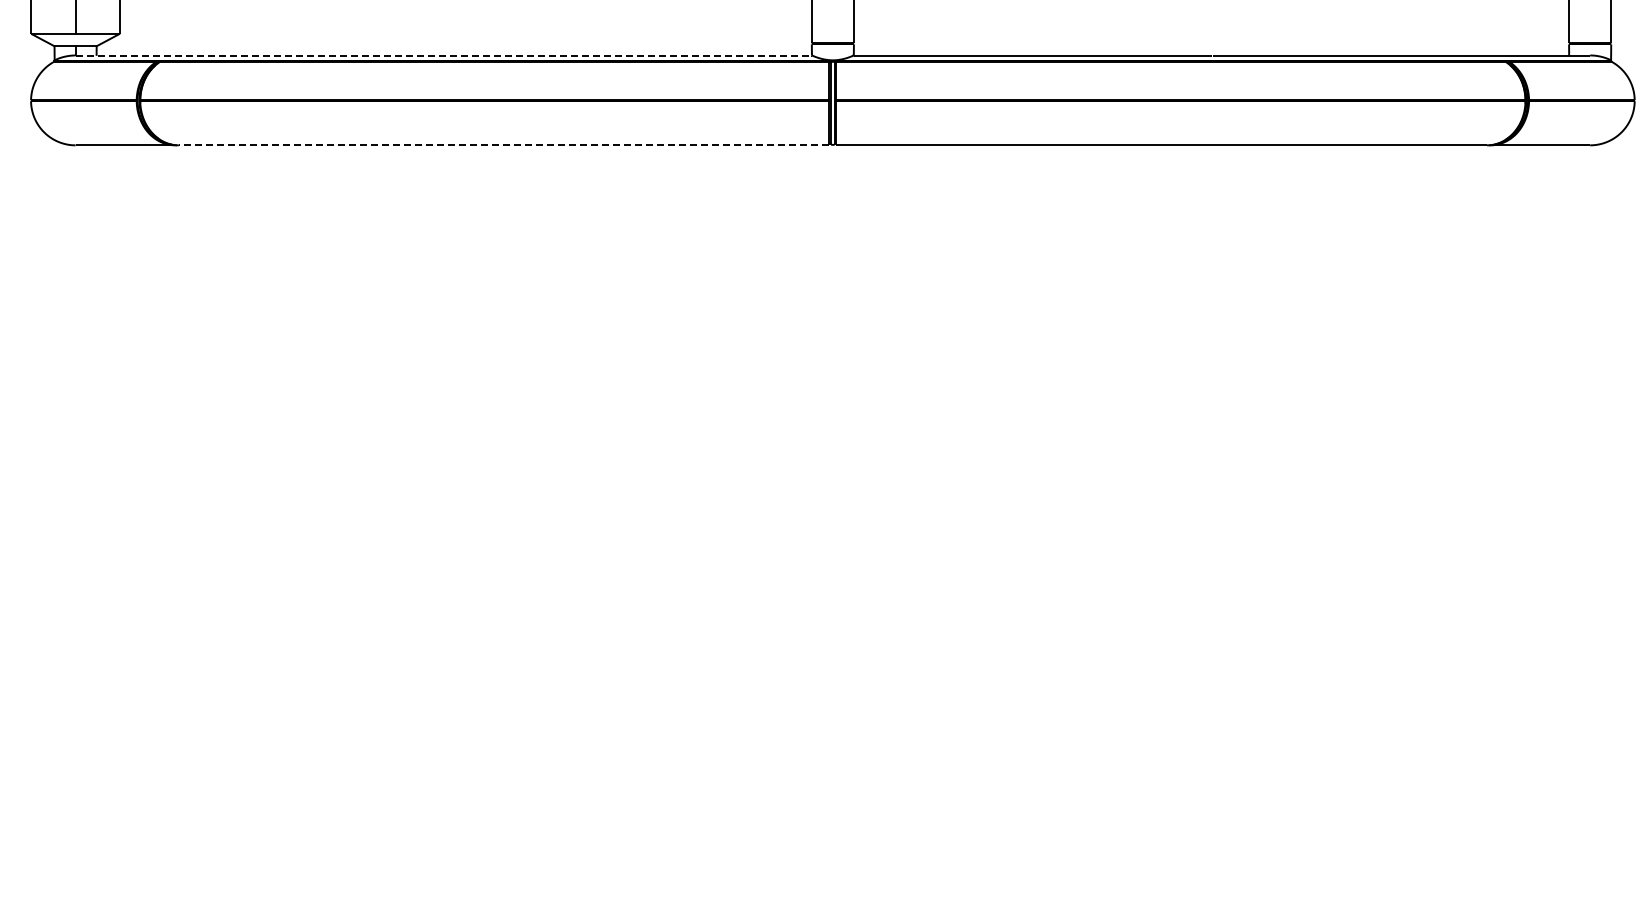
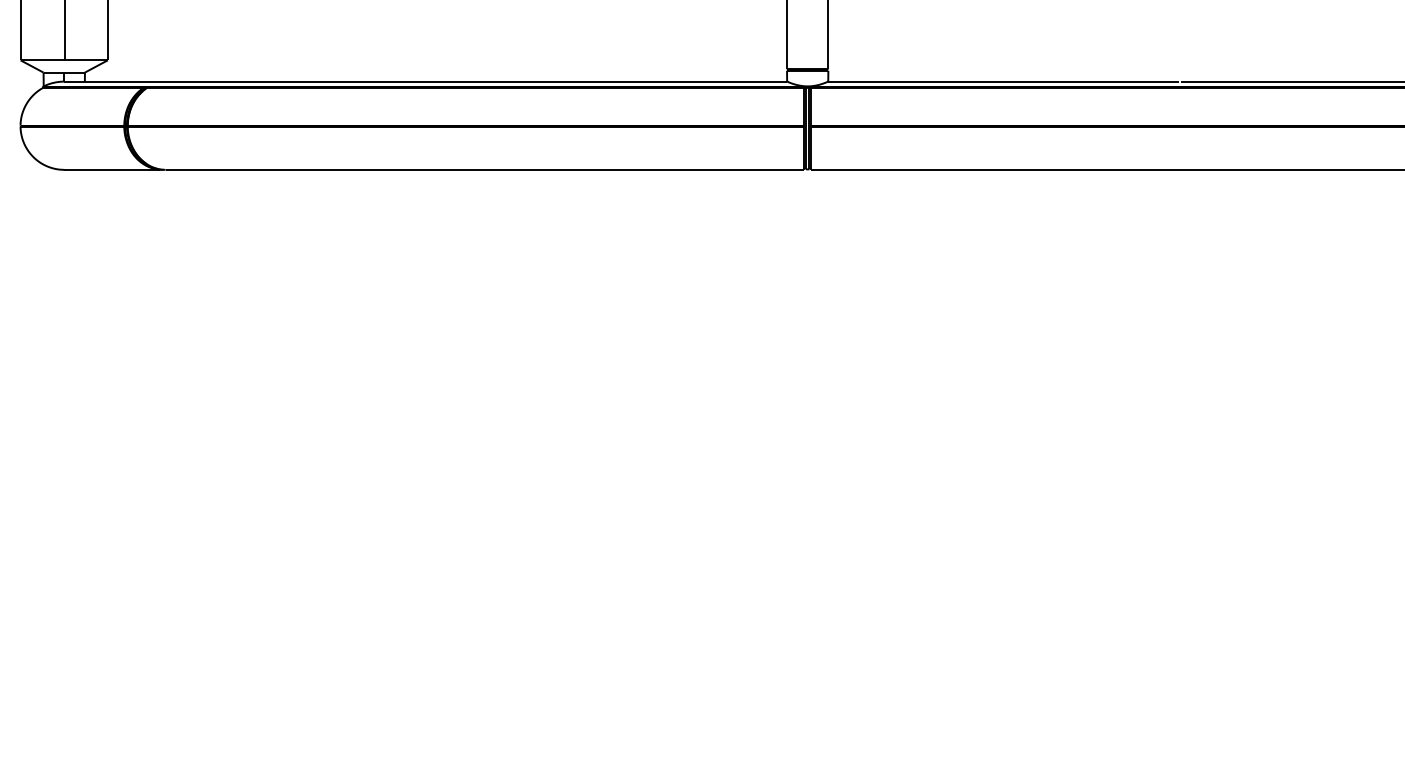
line: (444, 55) -> (426, 81), dashed -> solid
line: (503, 145) -> (484, 170), dashed -> solid

